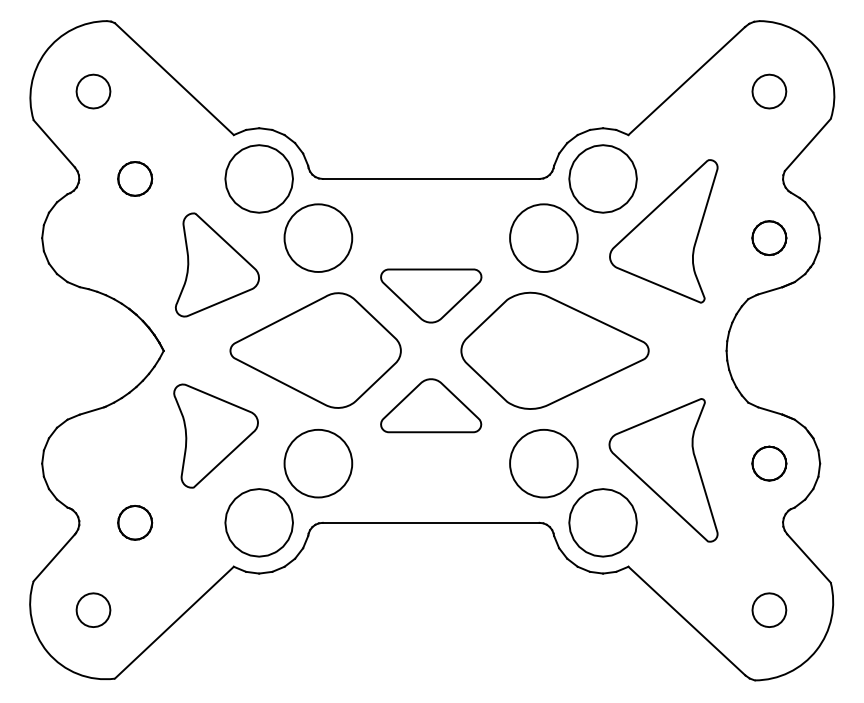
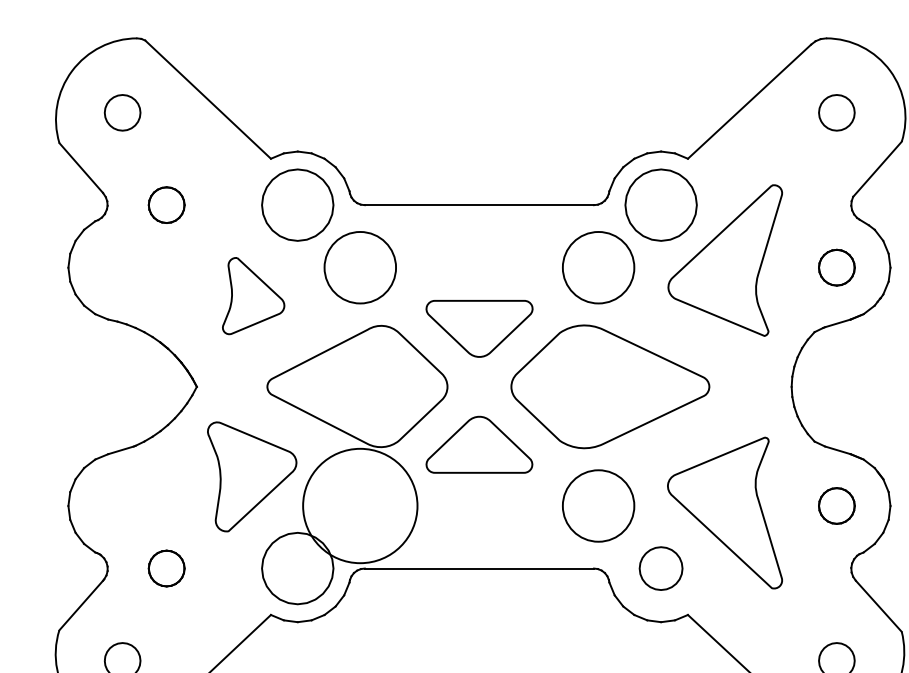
part: (217, 264) -> (253, 295), size x0.7
circle: (318, 463) -> (360, 505), size x1.6
part: (602, 522) -> (660, 568), size x0.6

